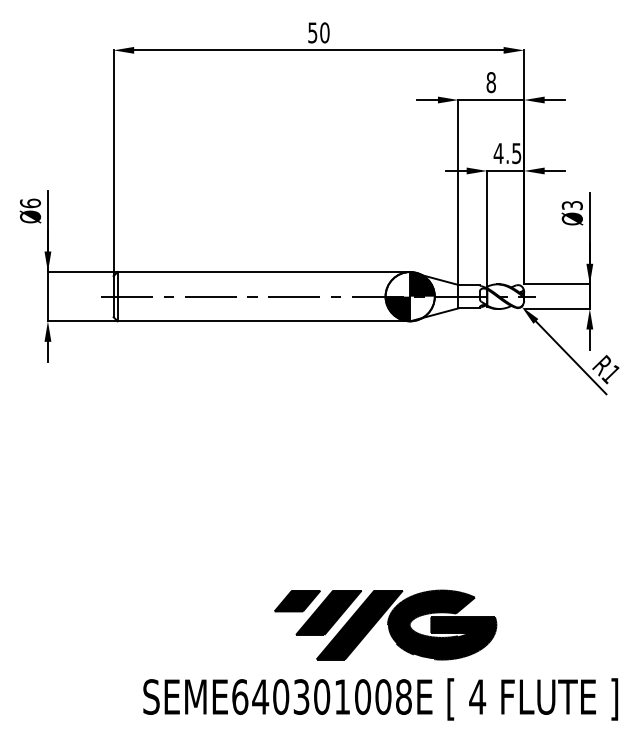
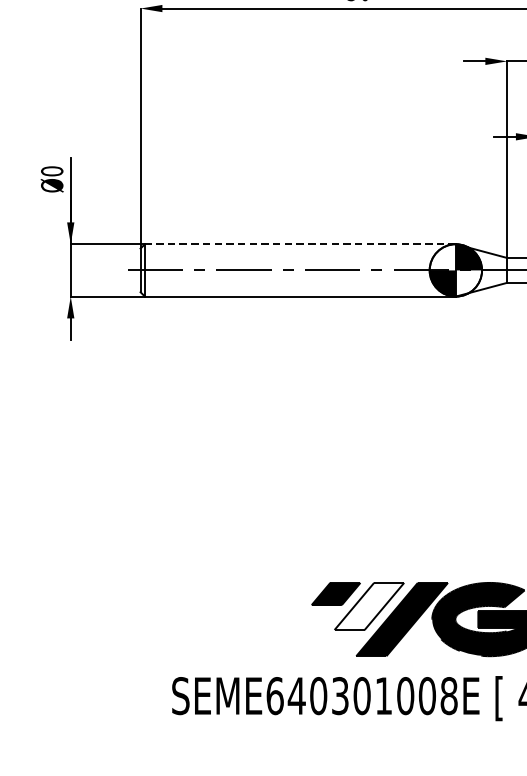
text: (30, 203) -> (52, 171), Ø6 -> Ø0
line: (263, 272) -> (299, 244), solid -> dashed
fill: (328, 612) -> (369, 606), removed

